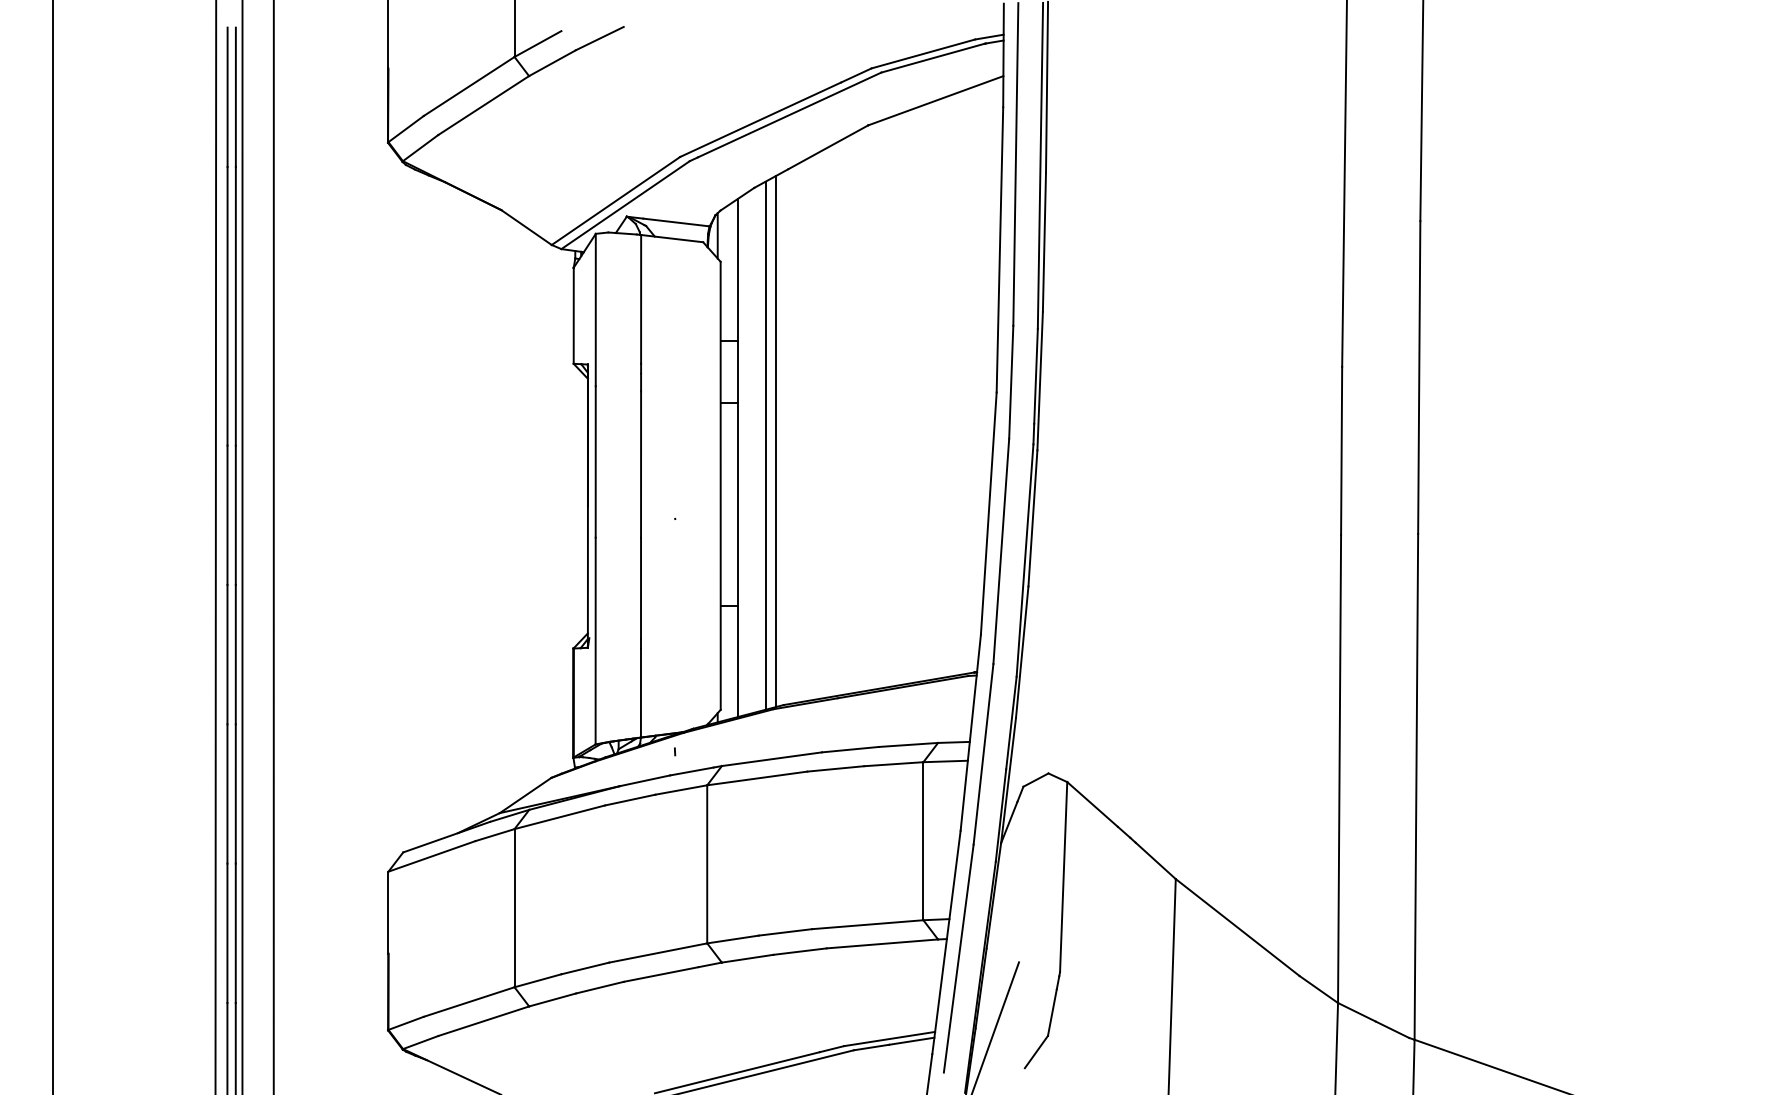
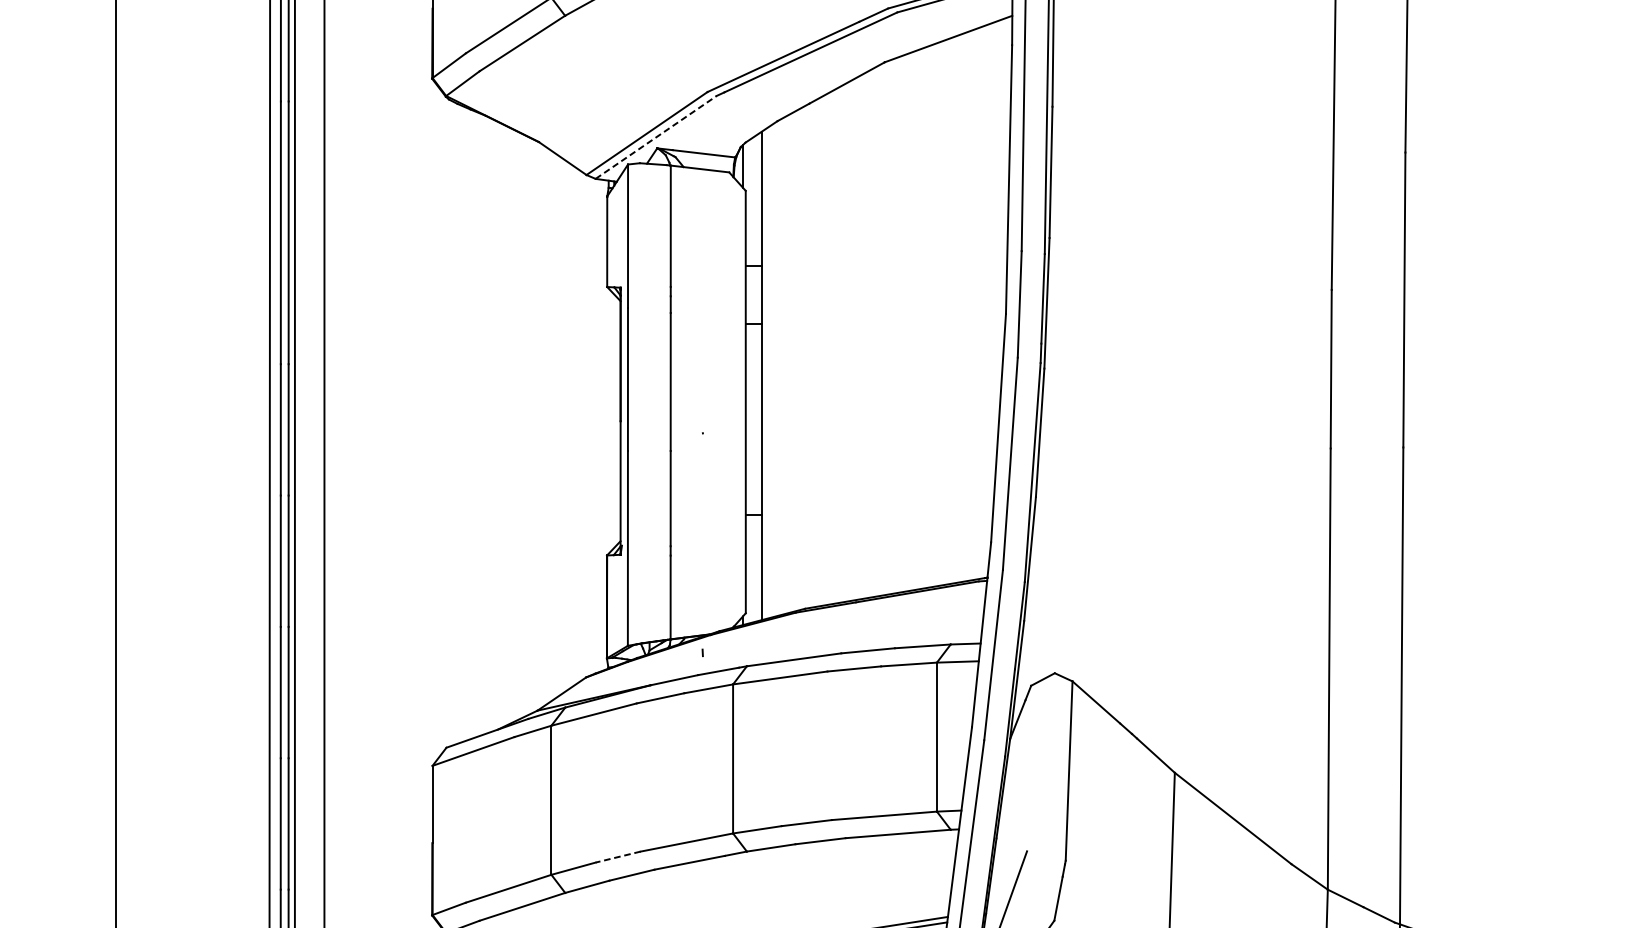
line: (625, 205) -> (656, 137), solid -> dashed
line: (775, 441) -> (797, 360), removed
line: (765, 445) -> (788, 364), removed
line: (585, 968) -> (618, 857), solid -> dashed

